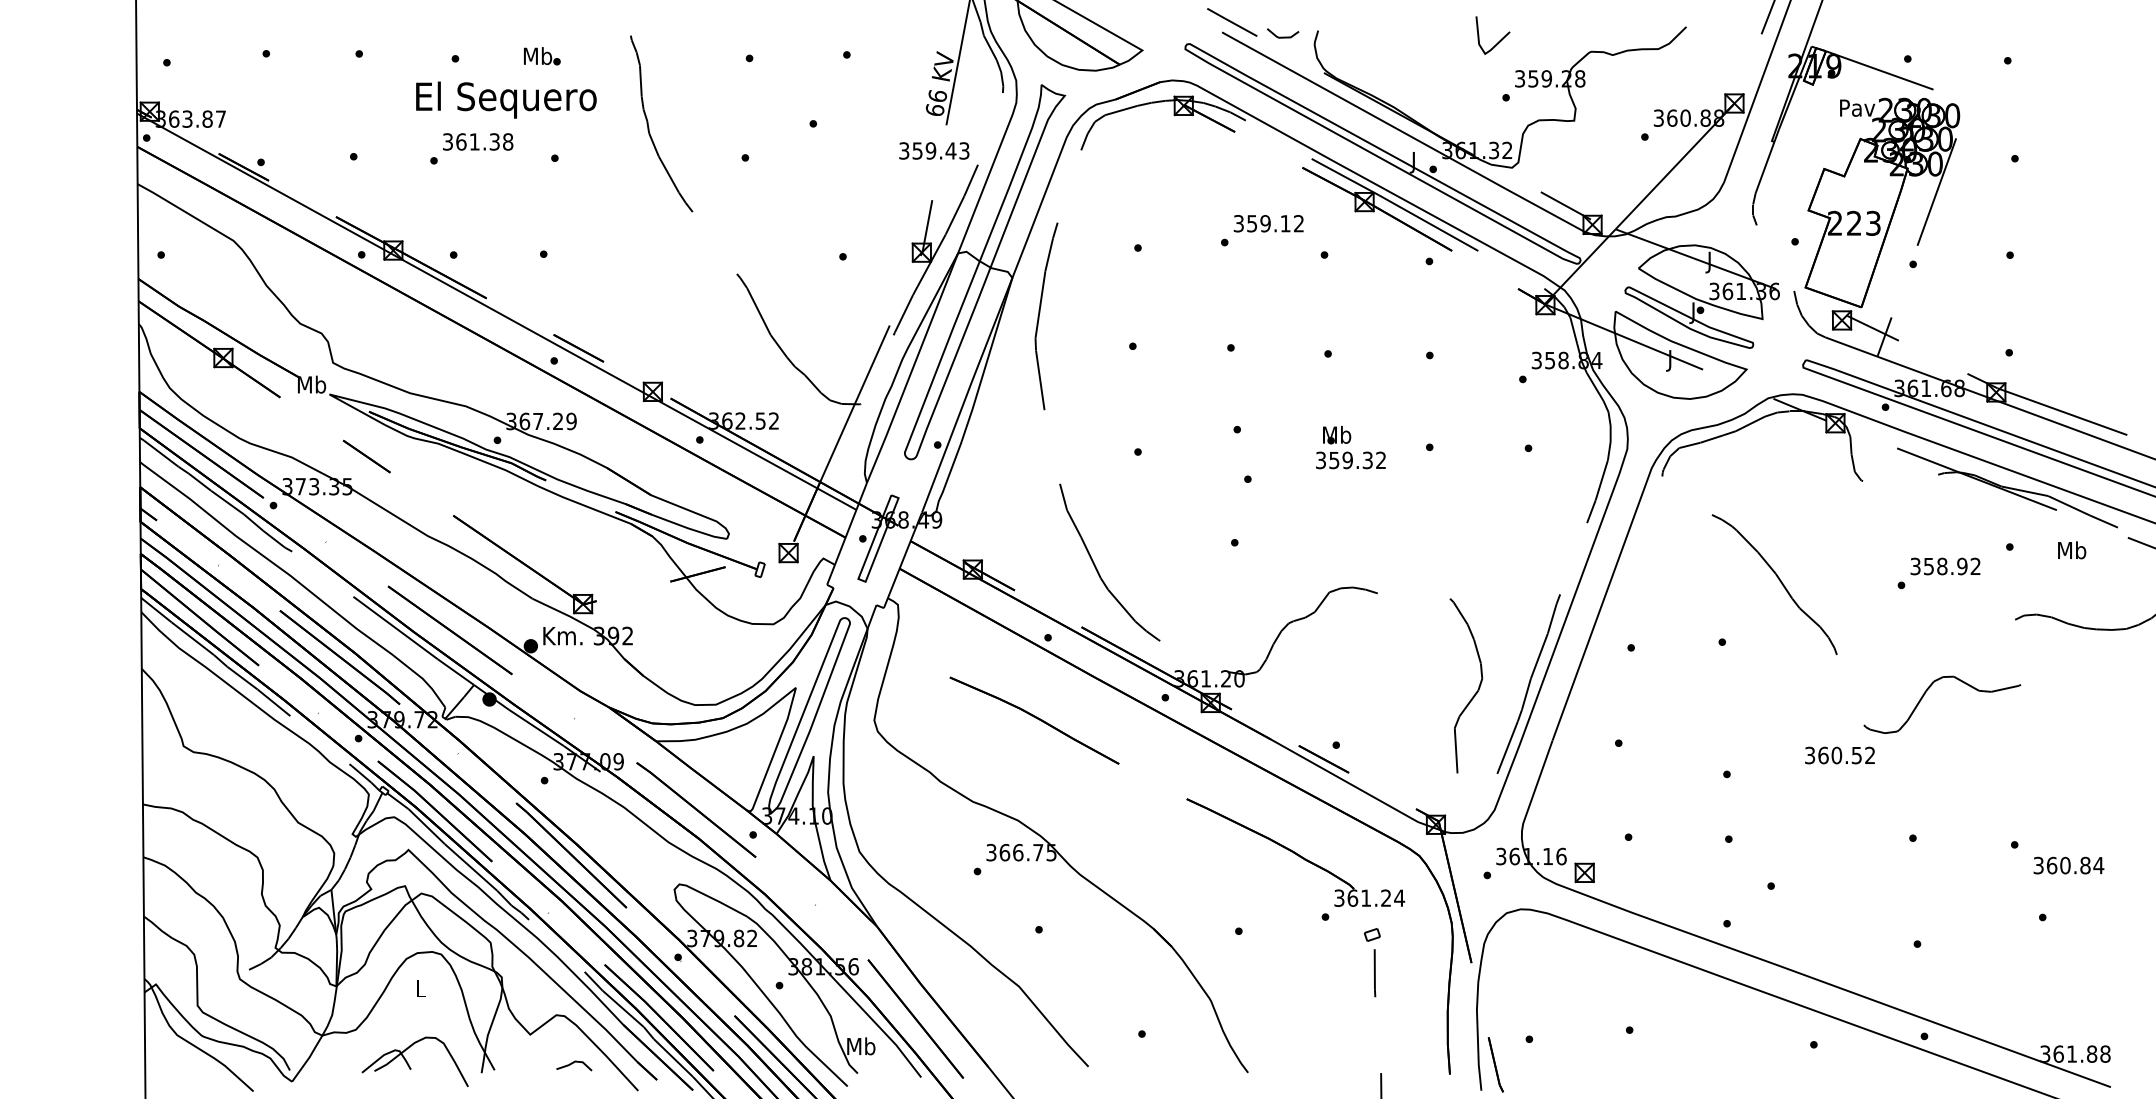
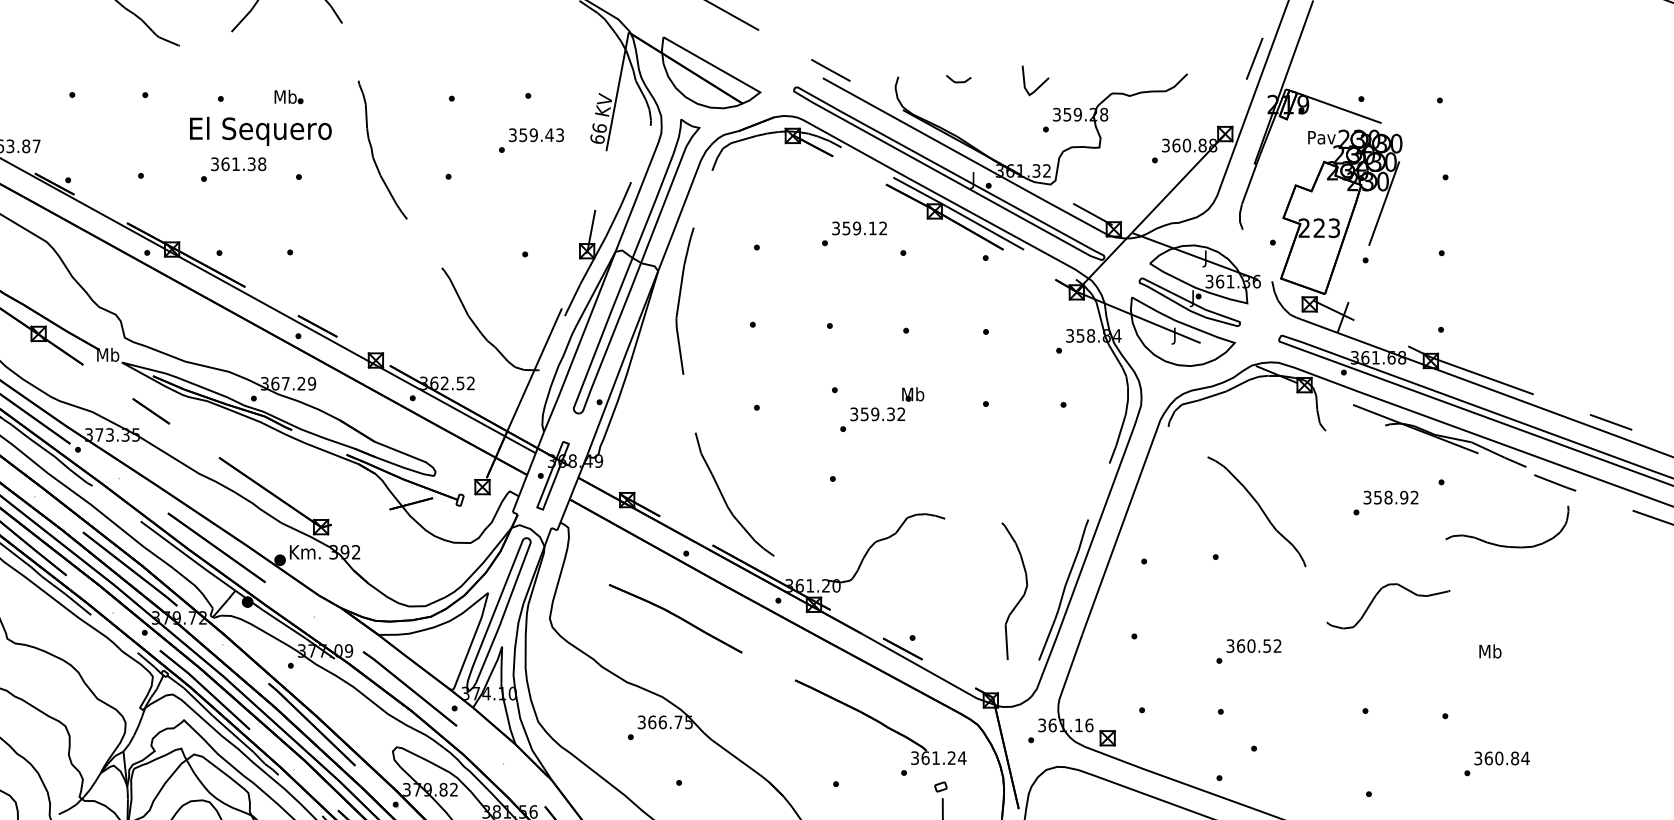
line: (1283, 36) -> (959, 81), moved
text: (934, 150) -> (536, 134), moved
text: (1350, 460) -> (877, 414), moved
text: (2072, 550) -> (1490, 651), moved
text: (1839, 755) -> (1253, 646), moved
text: (2068, 865) -> (1501, 758), moved

